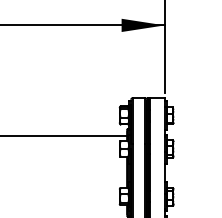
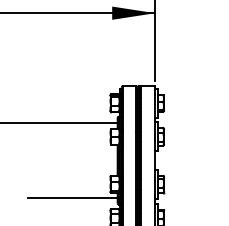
line: (81, 209) -> (72, 197), added

